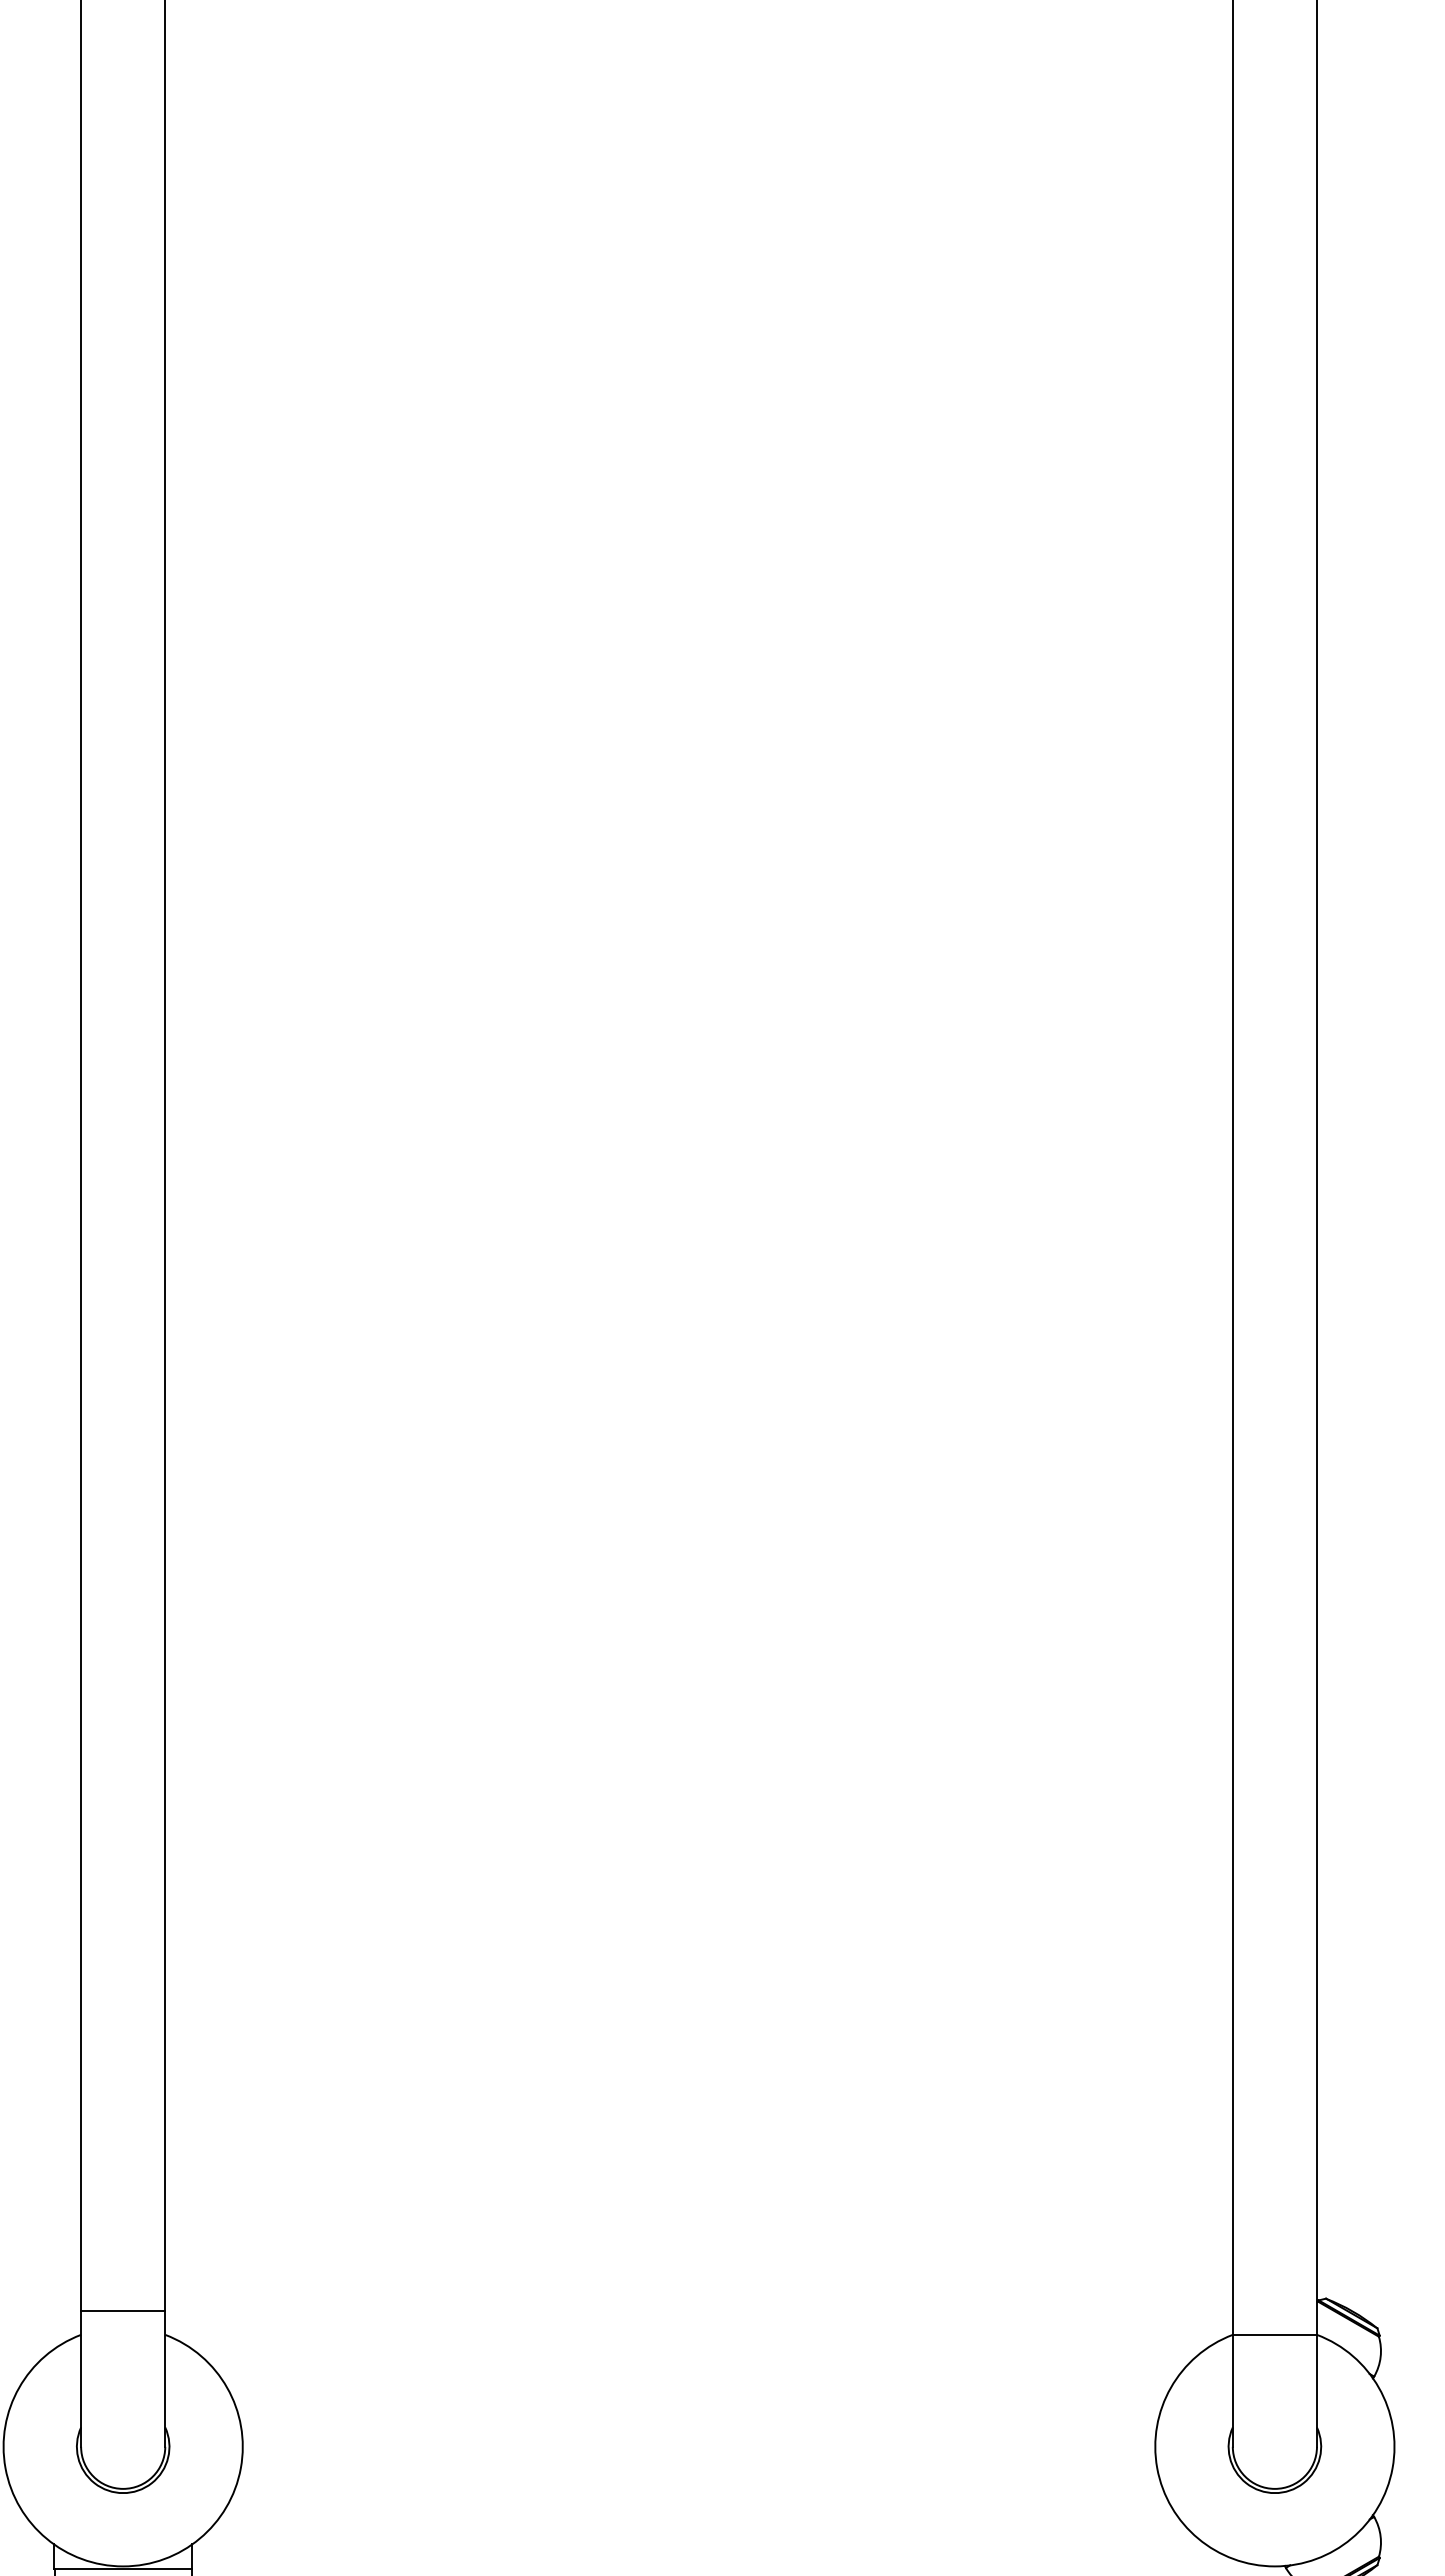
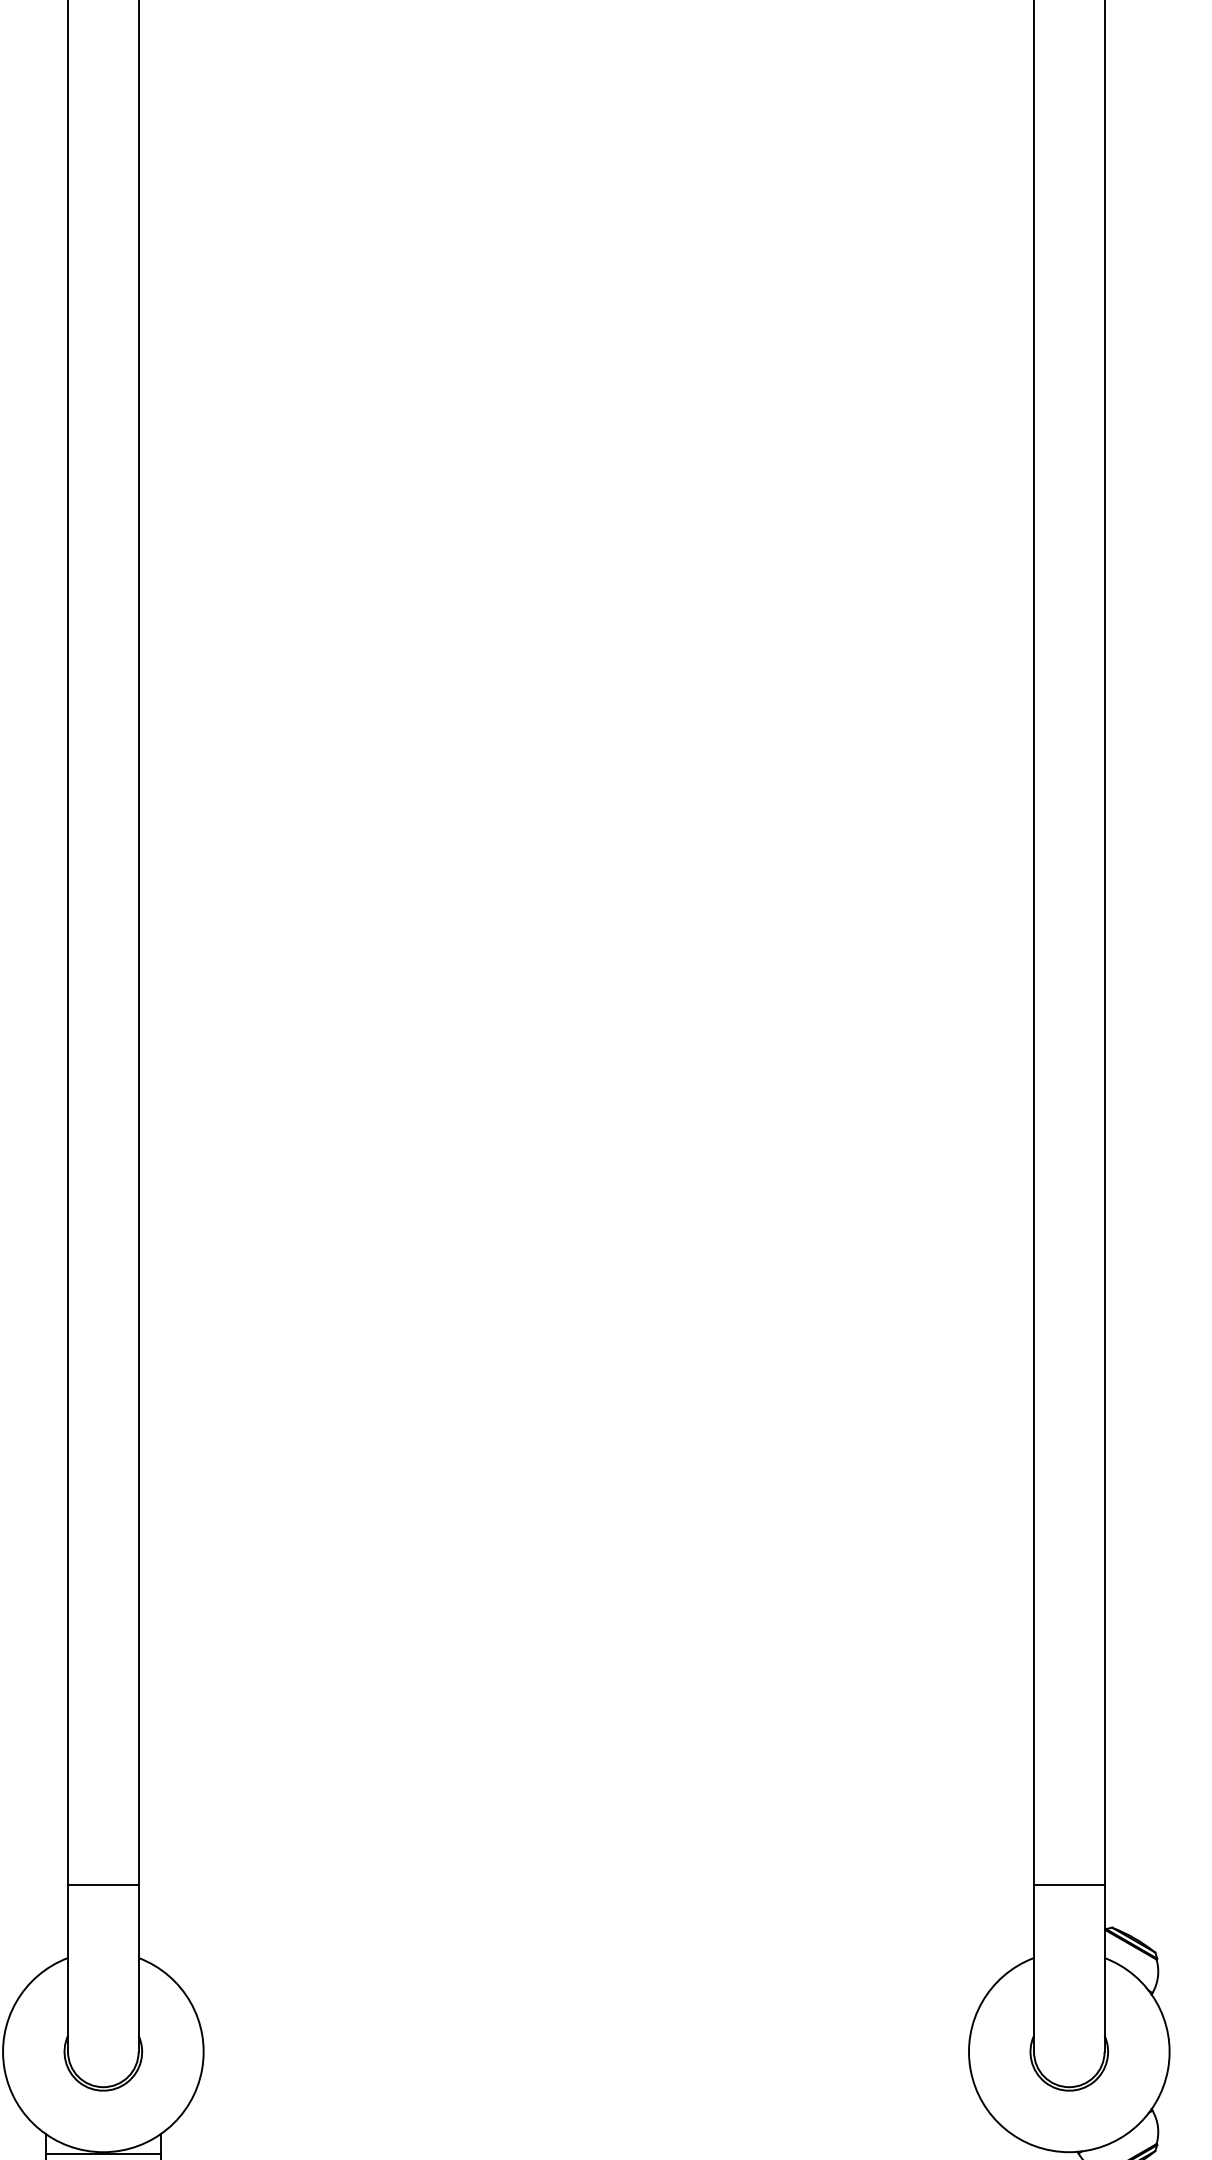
line: (123, 2311) -> (103, 1884), moved
line: (1274, 2335) -> (1068, 1884), moved

